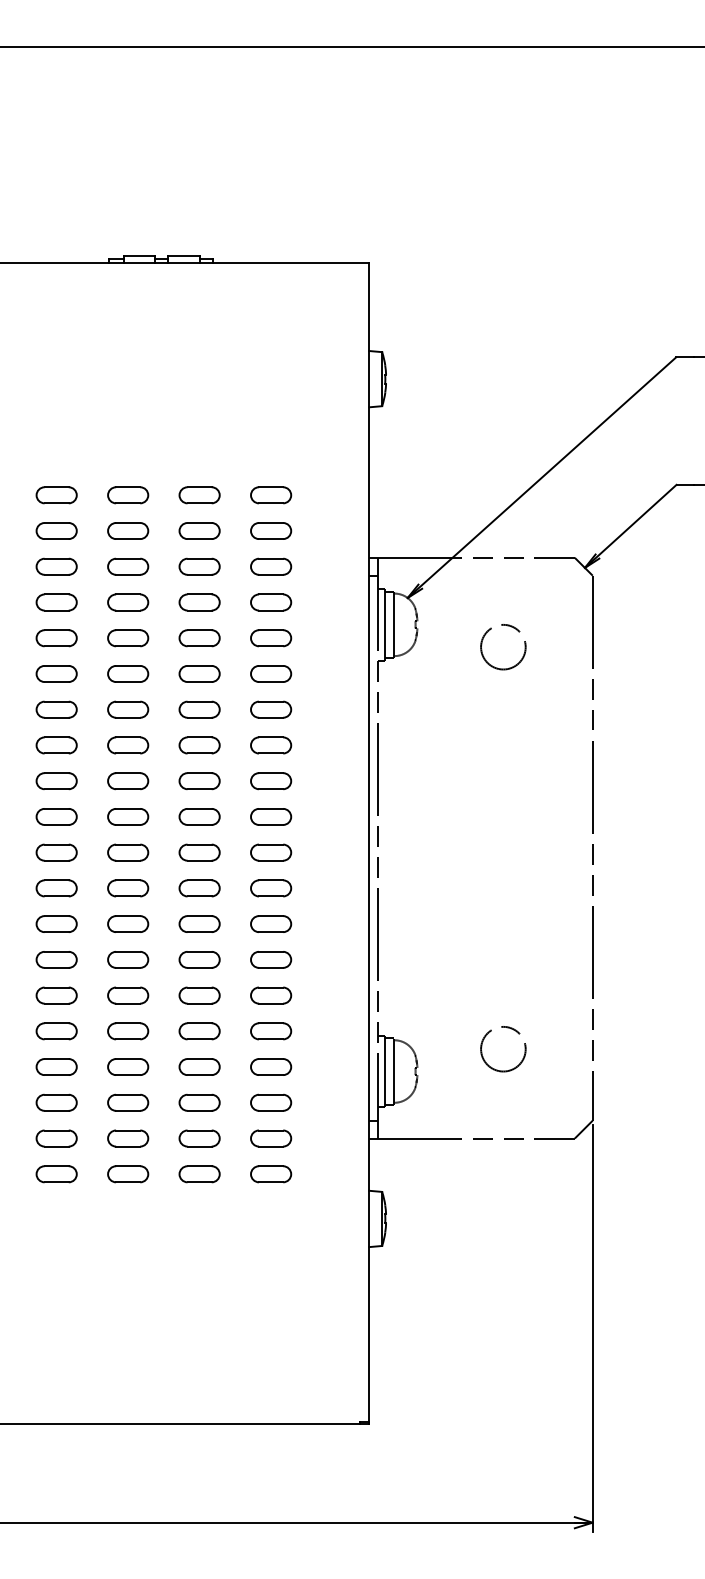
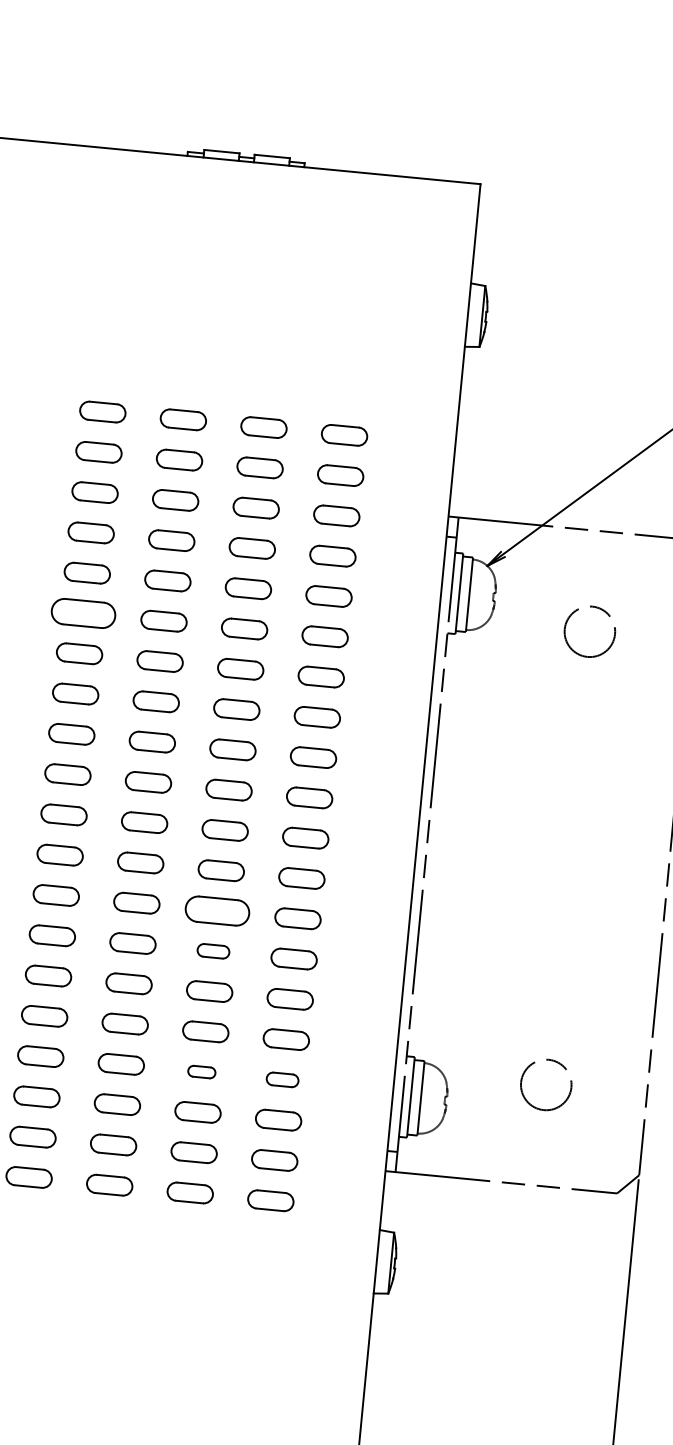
part: (56, 673) -> (83, 612), size x1.4
part: (199, 923) -> (217, 910), size x1.4
part: (199, 959) -> (213, 950), size x0.7
part: (199, 1066) -> (201, 1071), size x0.6
part: (271, 1066) -> (282, 1079), size x0.7

